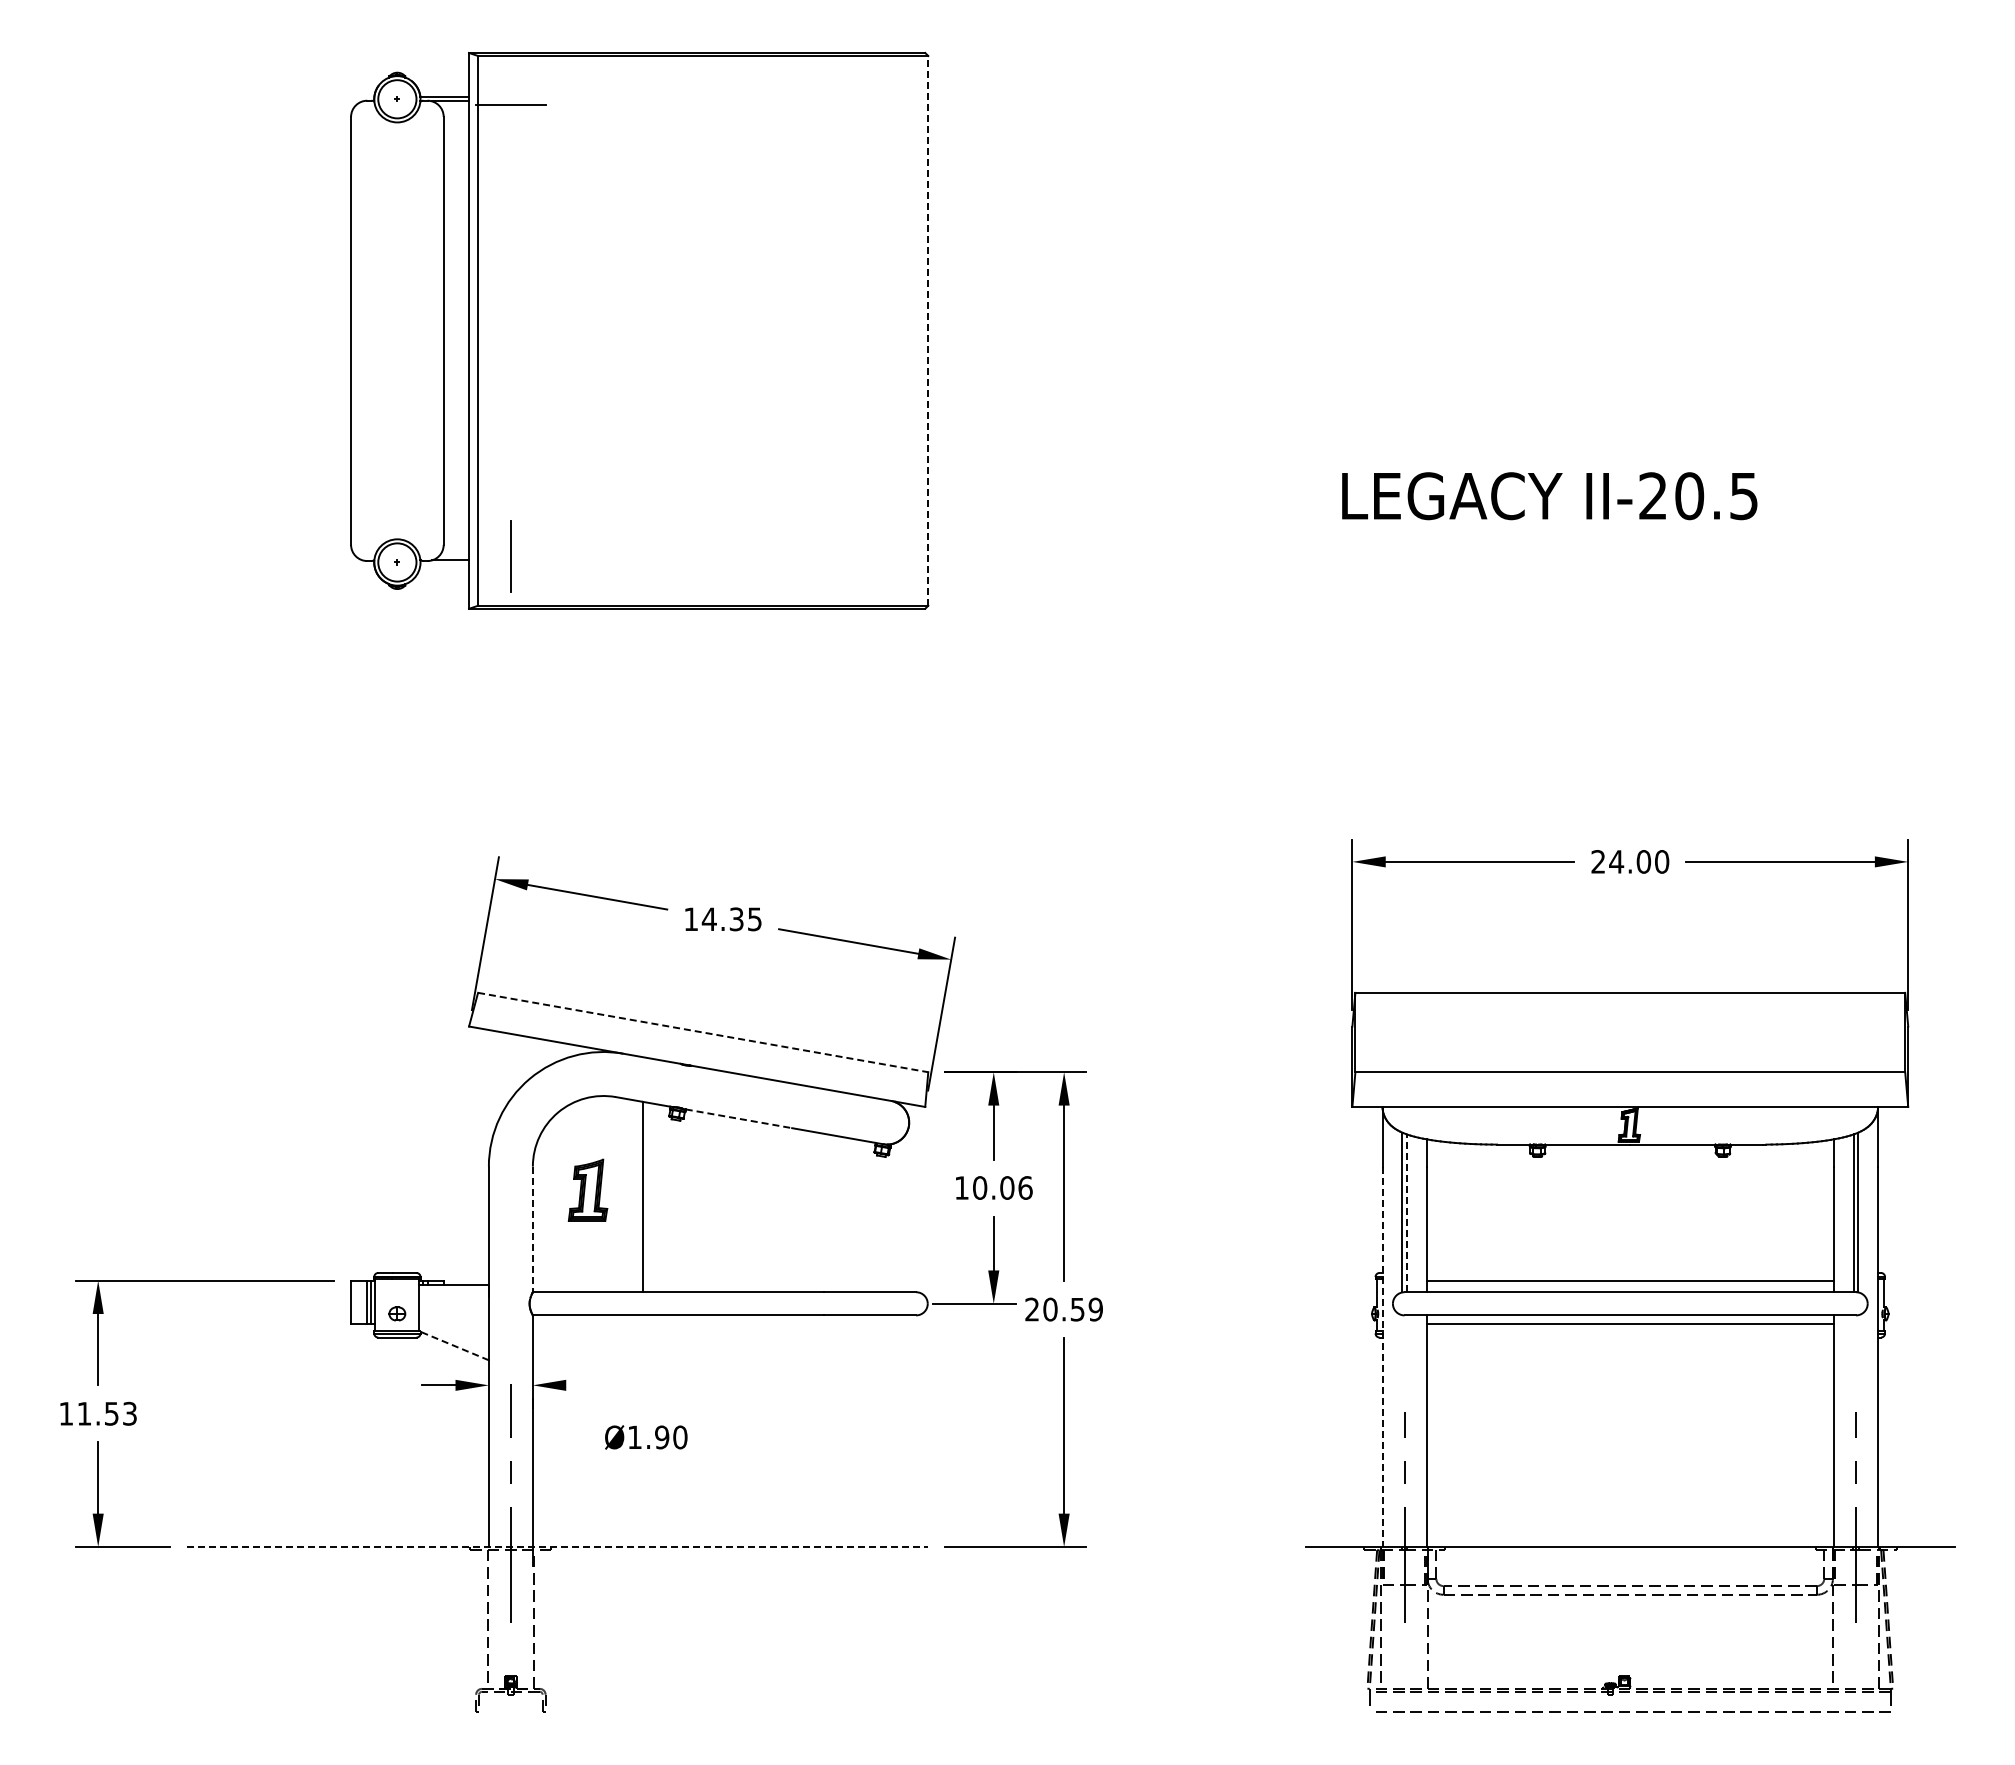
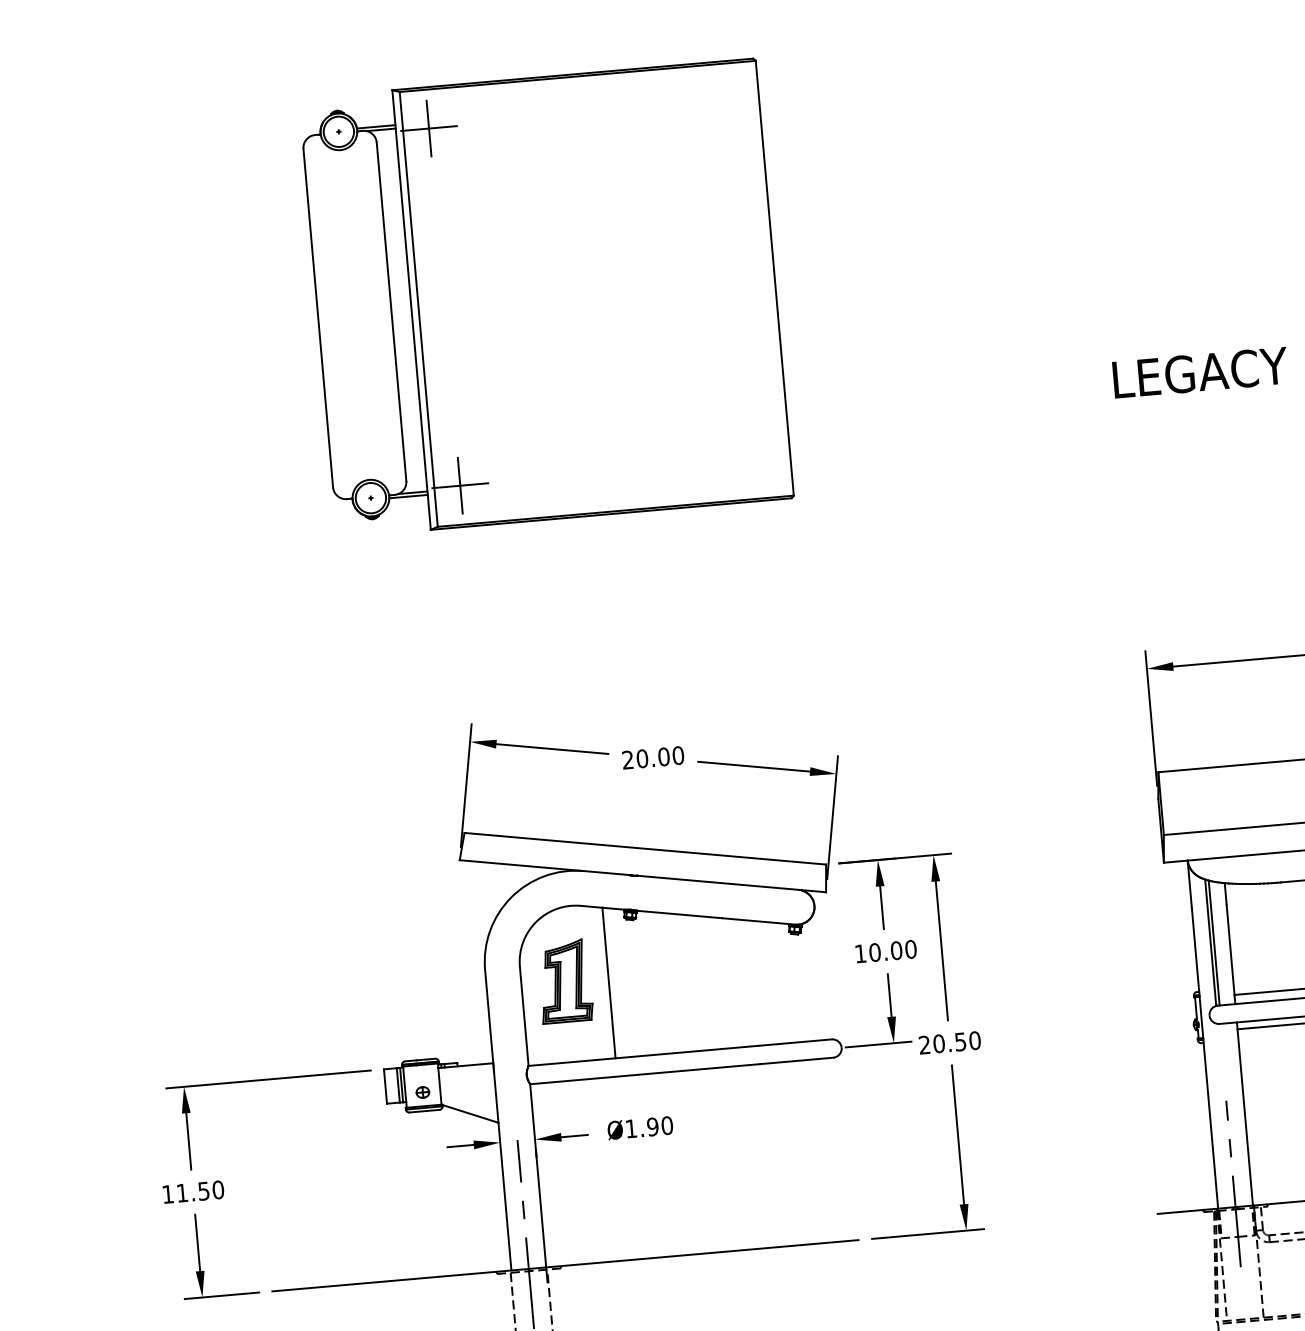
line: (510, 104) -> (428, 128), added
line: (928, 330) -> (774, 277), dashed -> solid
line: (510, 556) -> (459, 485), added
line: (444, 564) -> (408, 496), added
text: (723, 919) -> (653, 757), 14.35 -> 20.00
line: (703, 1032) -> (645, 848), dashed -> solid
line: (739, 1118) -> (679, 914), dashed -> solid
text: (1025, 1187) -> (910, 949), 10.06 -> 10.00
part: (587, 1190) -> (564, 981), size x1.67
line: (1406, 1213) -> (1214, 943), dashed -> solid
line: (532, 1229) -> (523, 1016), dashed -> solid
text: (1095, 1309) -> (974, 1040), 20.59 -> 20.50
line: (454, 1345) -> (470, 1113), dashed -> solid
line: (1382, 1357) -> (1205, 1058), dashed -> solid
line: (582, 1385) -> (574, 1136), added
text: (129, 1413) -> (217, 1189), 11.53 -> 11.50
text: (646, 1437) -> (640, 1128), moved
line: (557, 1547) -> (565, 1266), dashed -> solid

